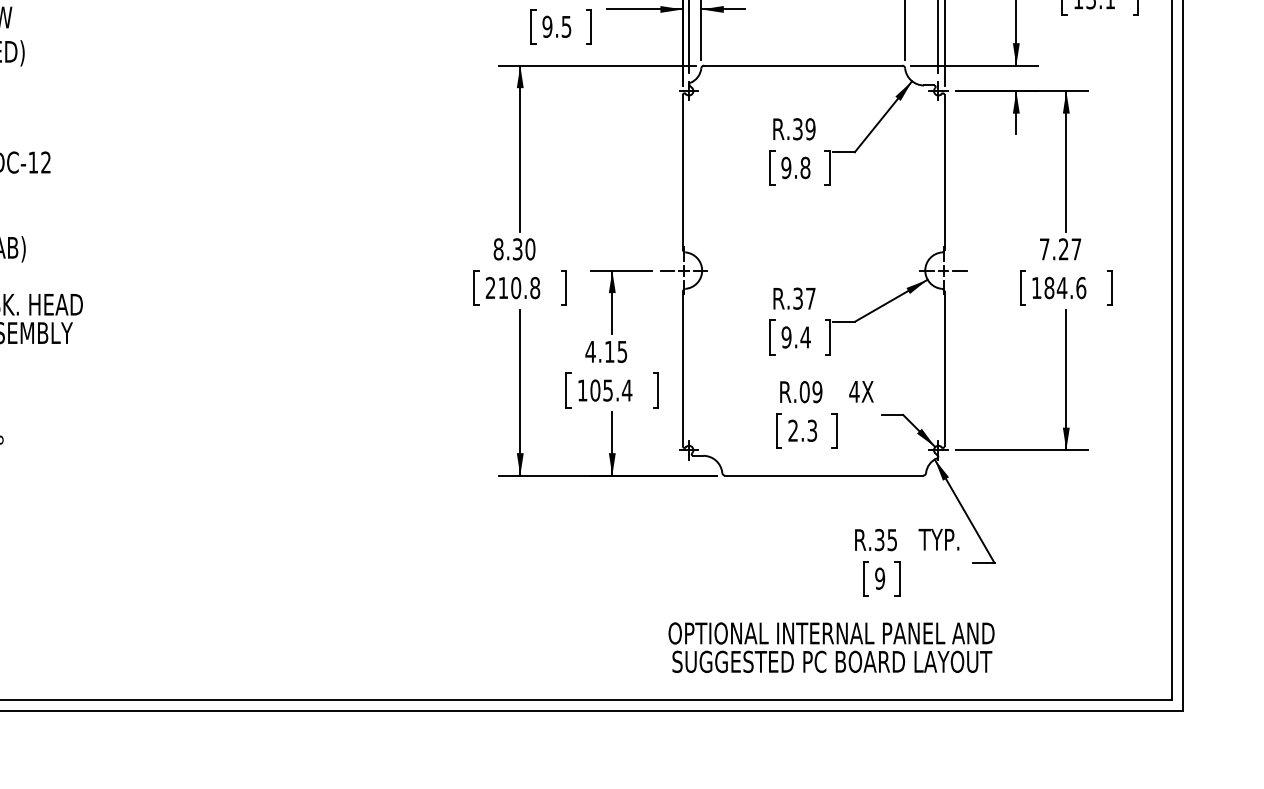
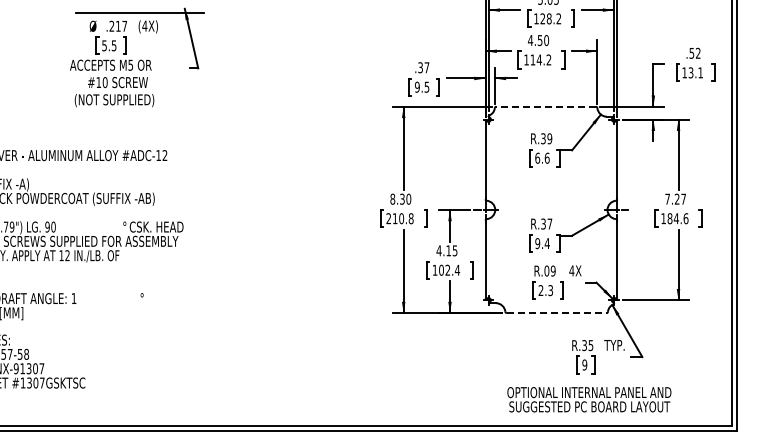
line: (803, 65) -> (546, 106), solid -> dashed
text: (796, 166) -> (542, 157), 9.8 -> 6.6
text: (607, 388) -> (447, 269), 105.4 -> 102.4
line: (823, 476) -> (556, 313), solid -> dashed
text: (831, 647) -> (589, 399), moved

